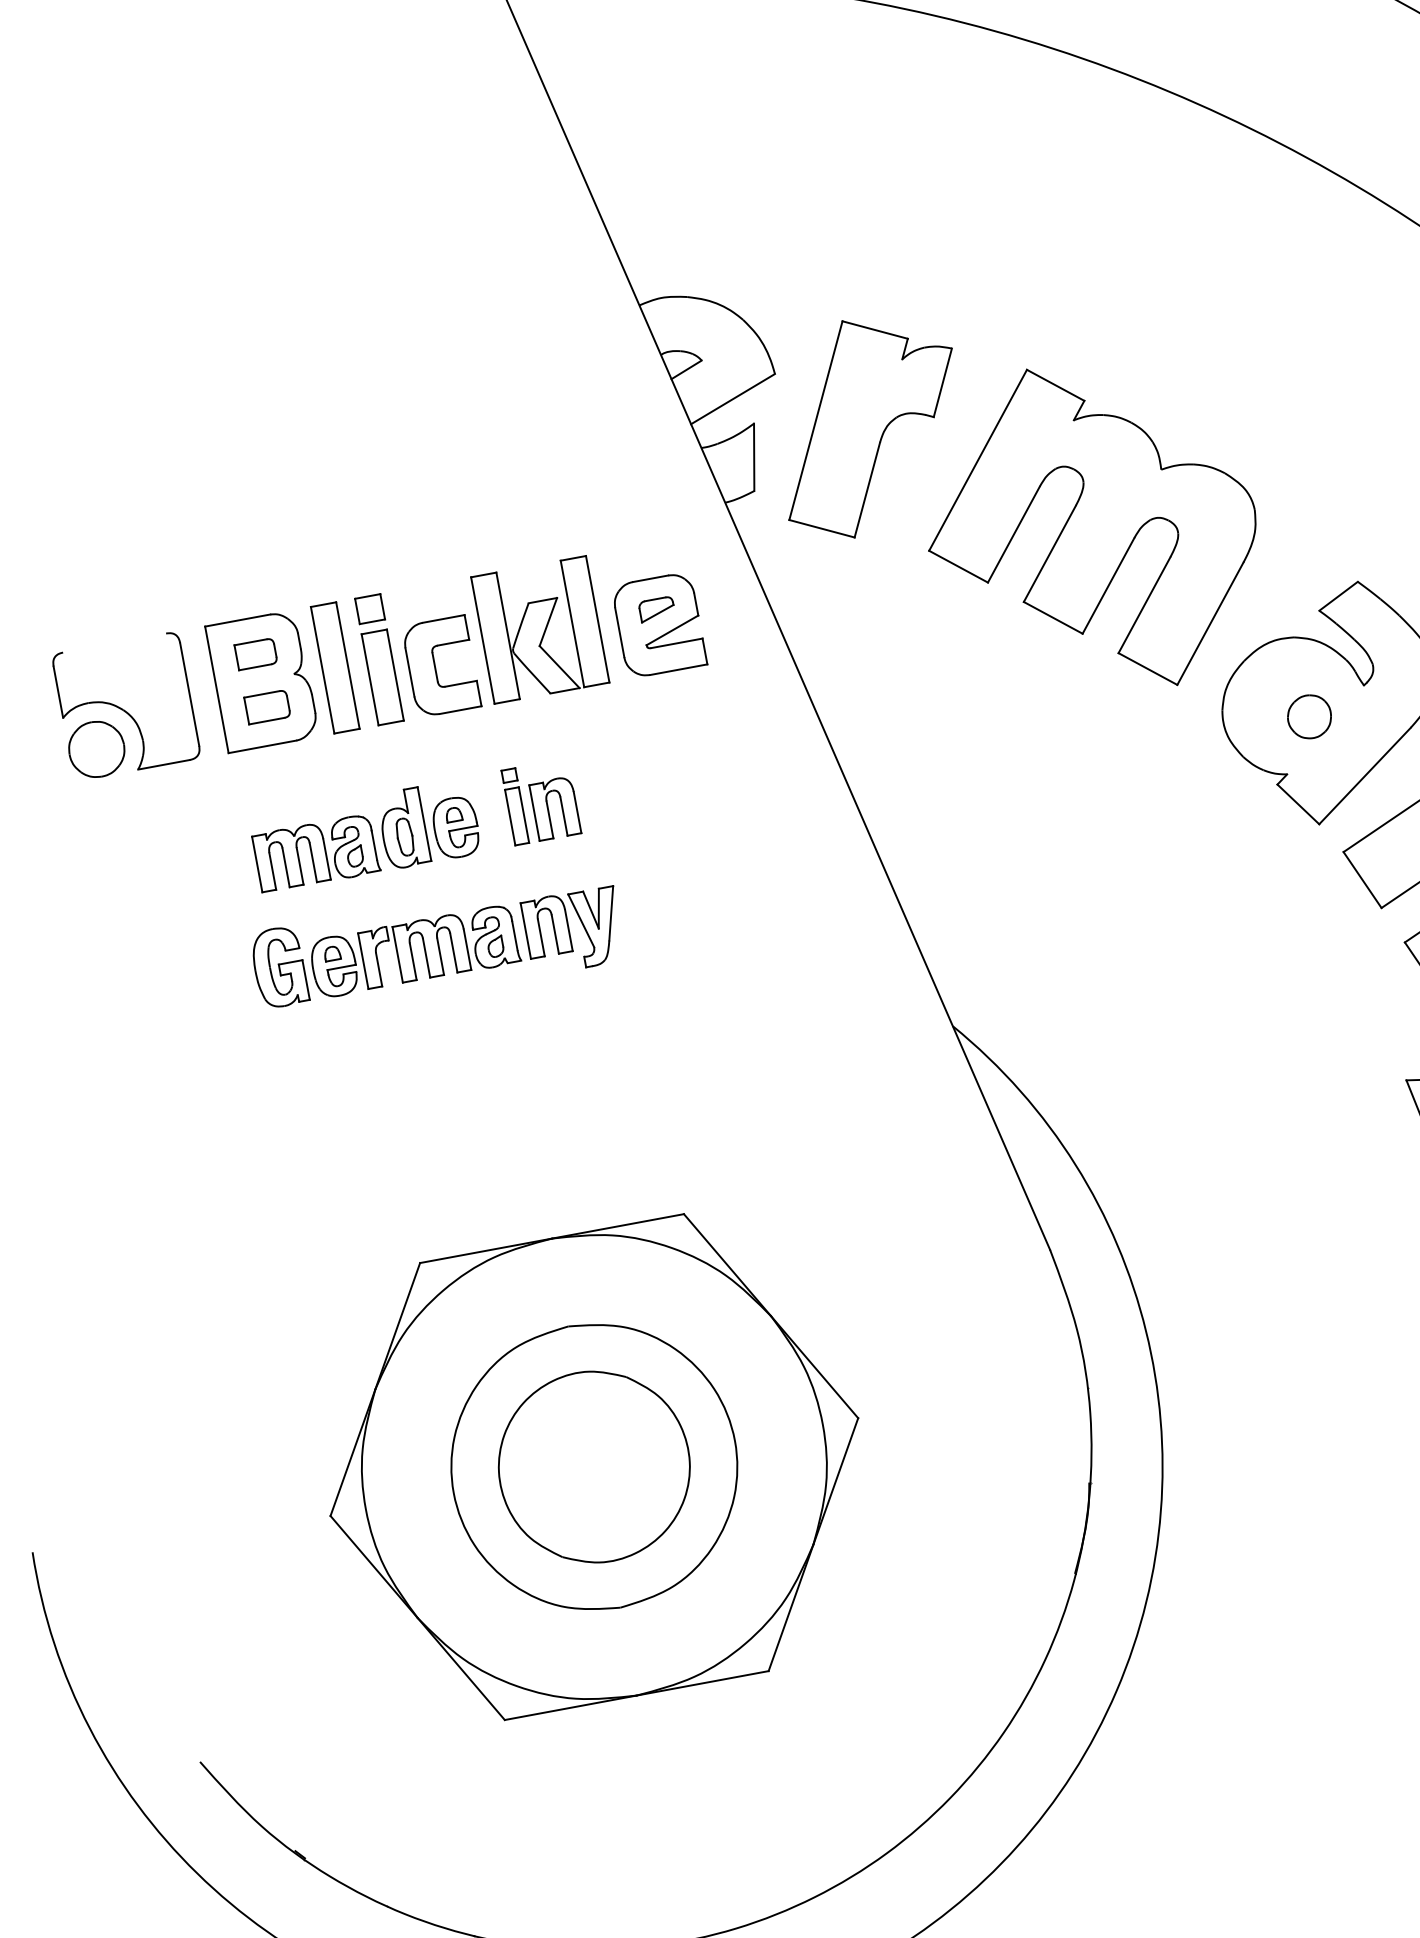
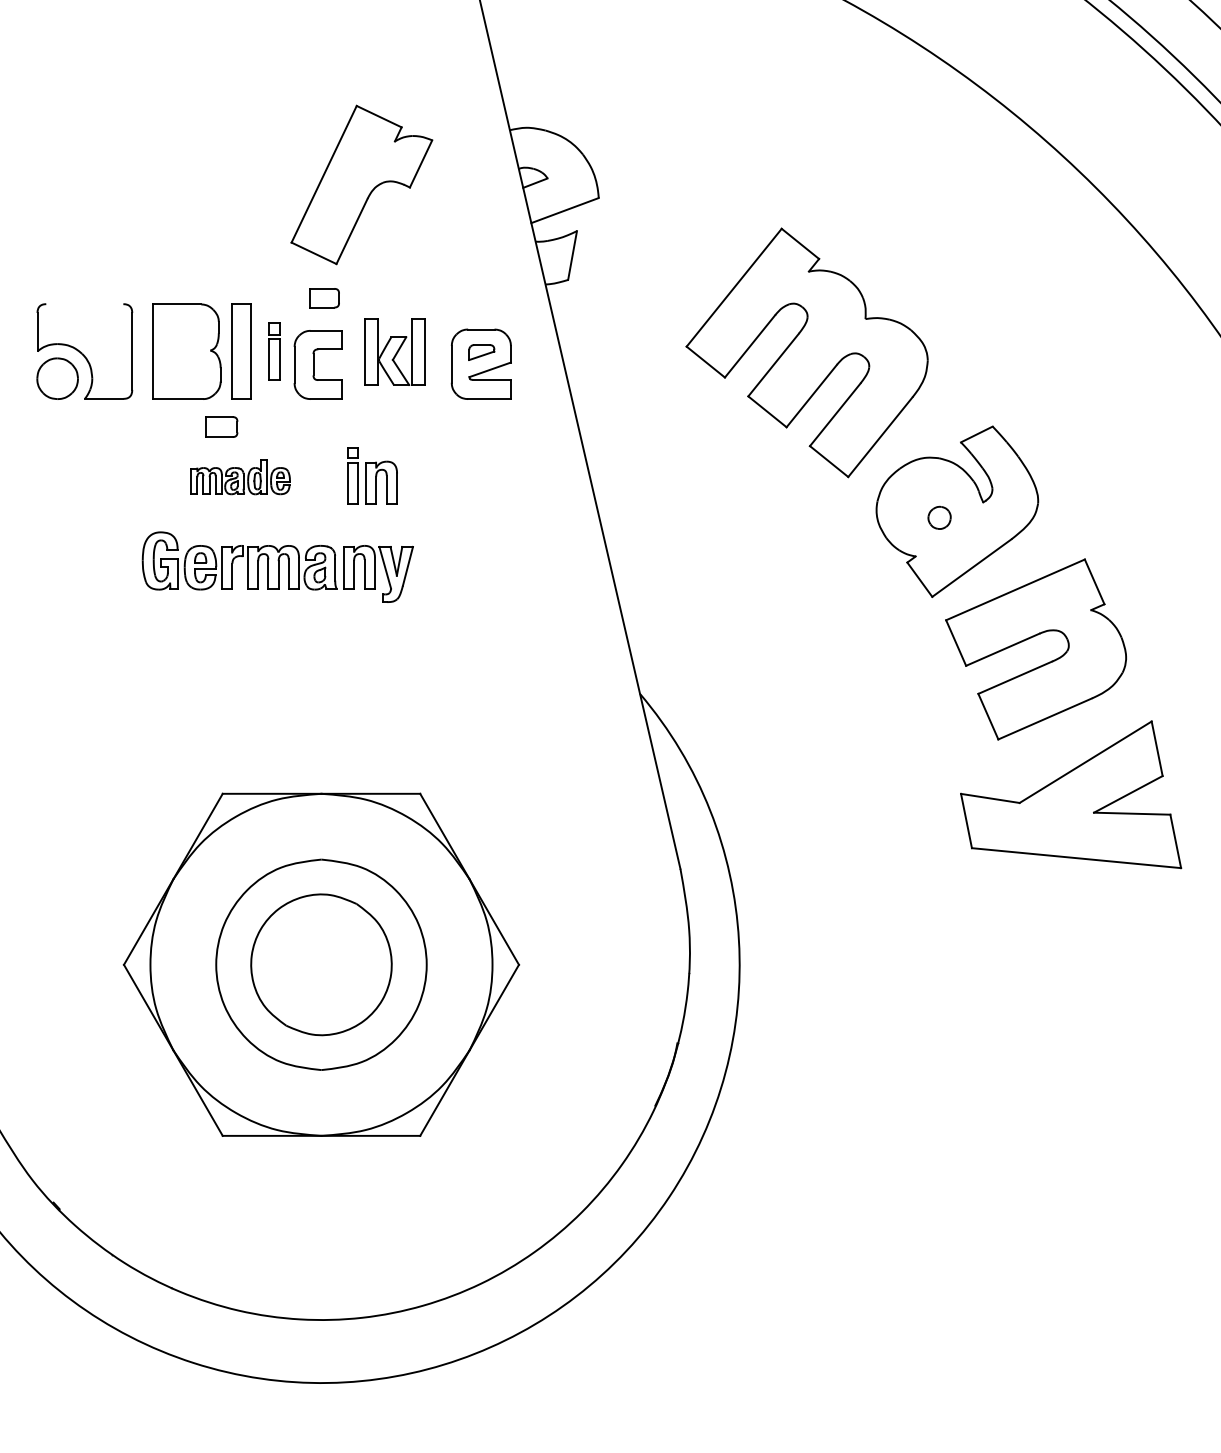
part: (868, 425) -> (361, 184), moved
part: (540, 629) -> (394, 351), size x0.7
part: (255, 654) -> (324, 298), moved
part: (379, 659) -> (274, 351), size x0.6
part: (266, 706) -> (221, 426), moved
part: (1309, 716) -> (939, 517), size x0.7
part: (365, 836) -> (240, 477), size x0.6

